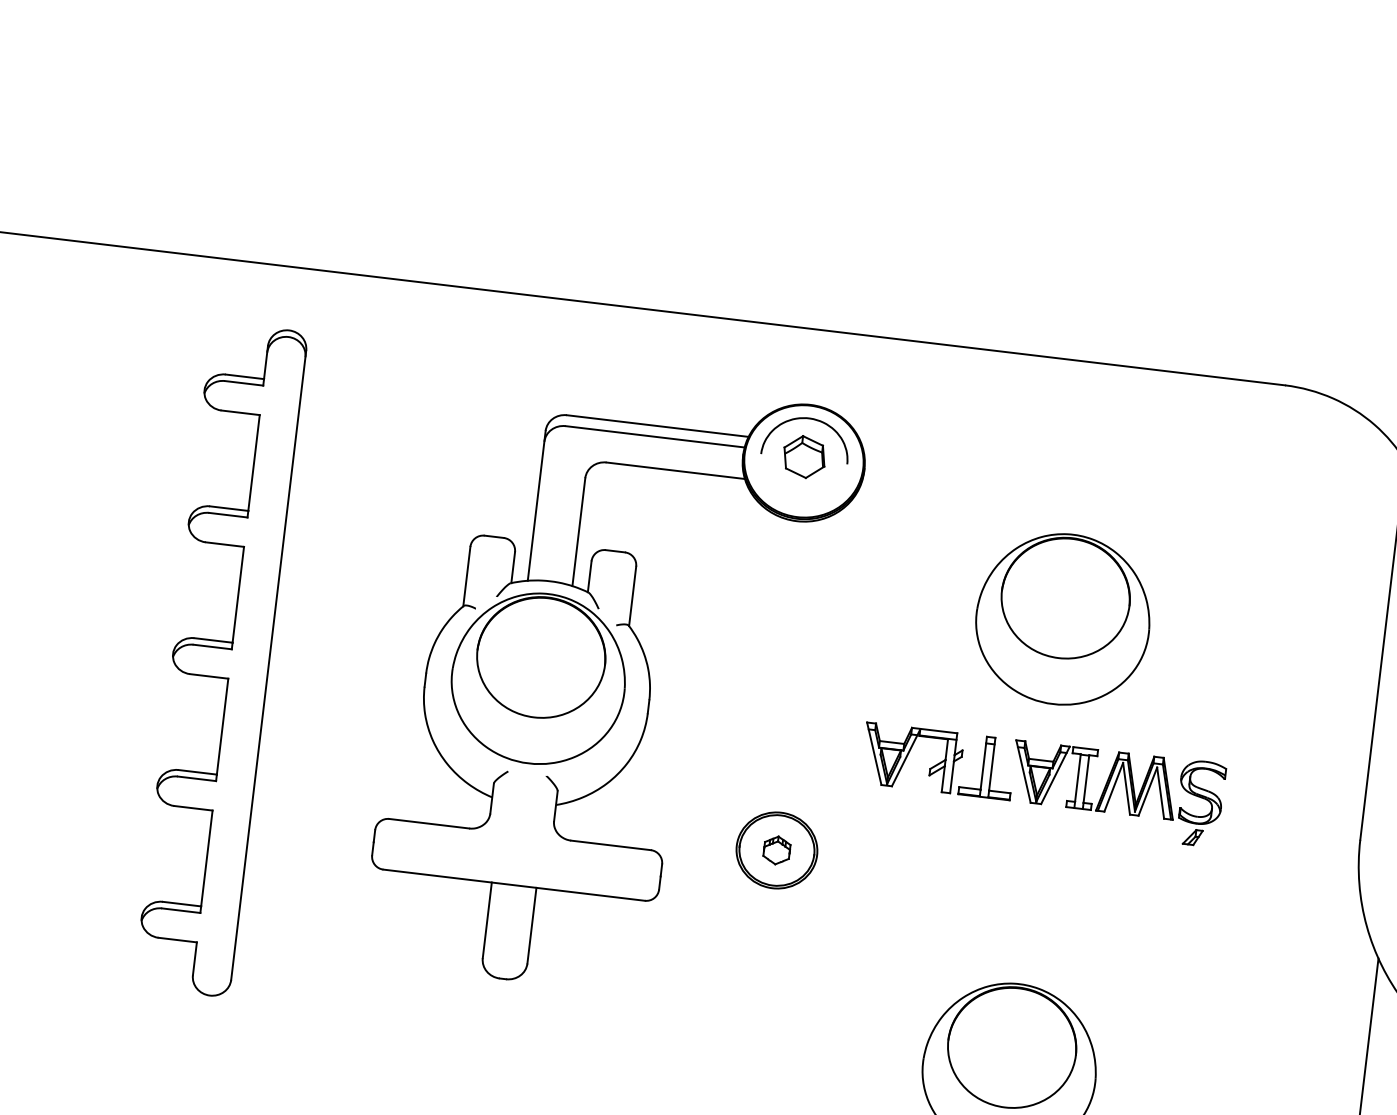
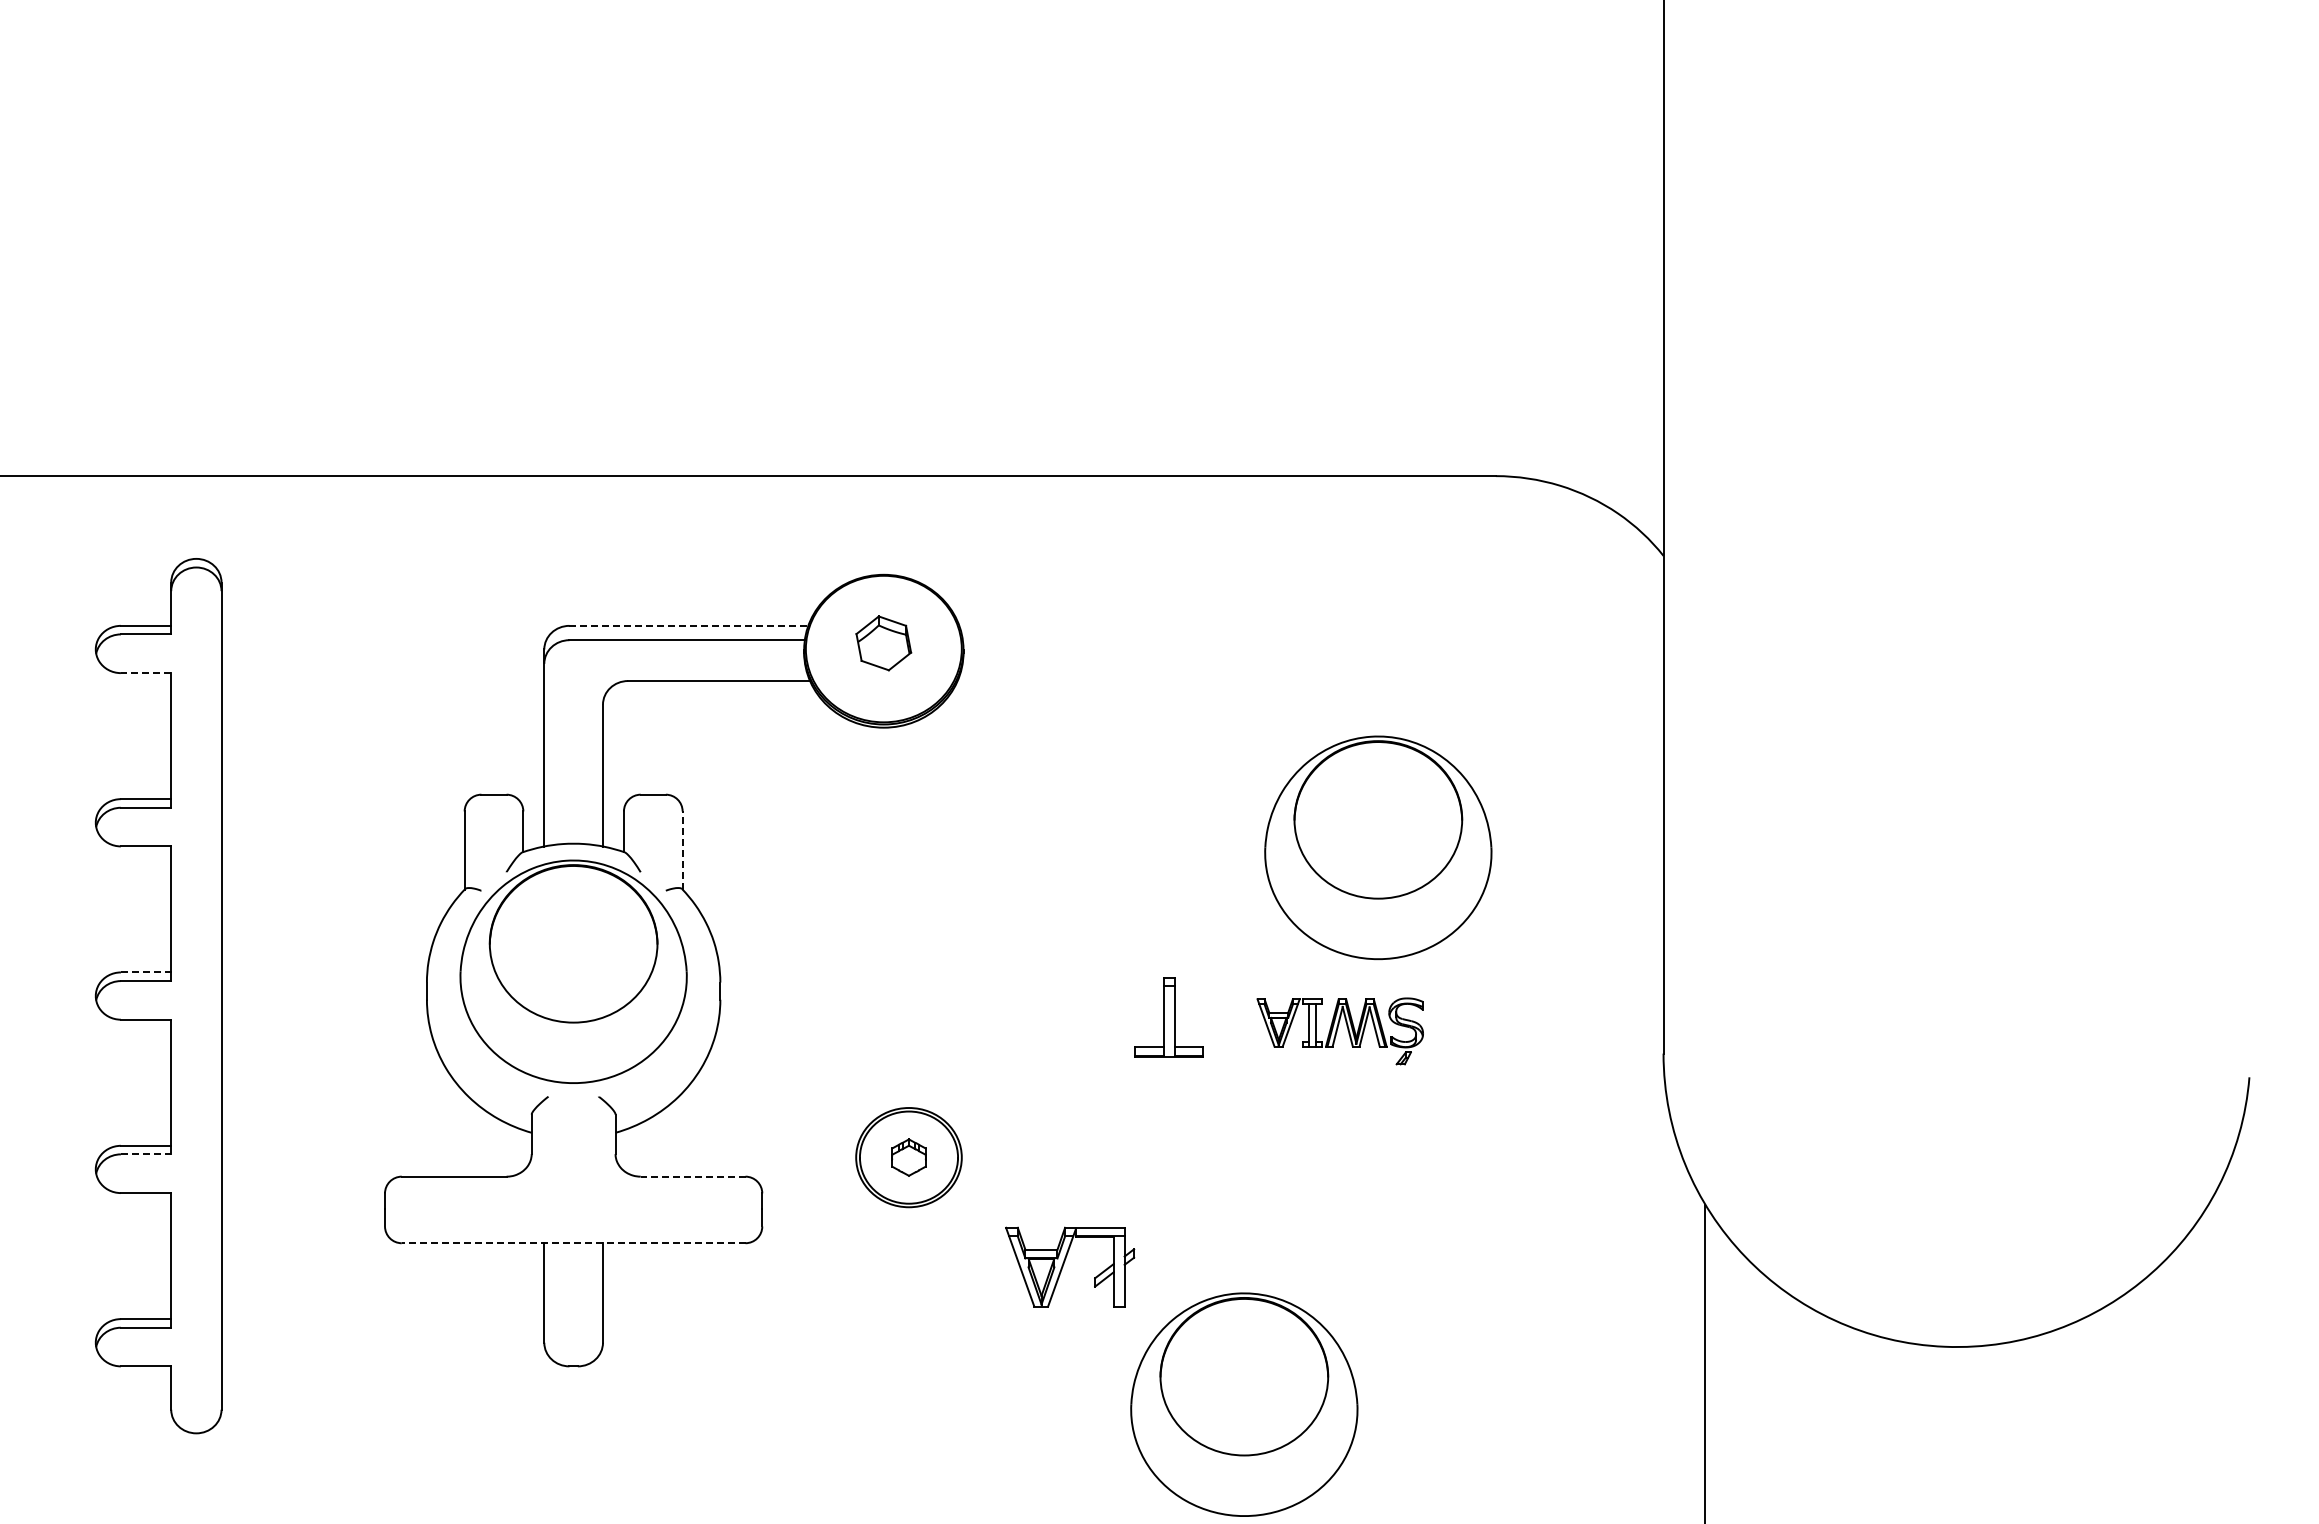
line: (240, 413) -> (145, 673), solid -> dashed
curve: (808, 419) -> (883, 593), removed
line: (658, 425) -> (689, 625), solid -> dashed
line: (632, 596) -> (682, 850), solid -> dashed
part: (1063, 619) -> (1378, 847), moved
line: (213, 640) -> (146, 972), solid -> dashed
part: (908, 755) -> (1064, 1264), moved
line: (197, 778) -> (146, 1154), solid -> dashed
part: (1116, 793) -> (1340, 1031), size x0.6
line: (610, 845) -> (692, 1176), solid -> dashed
line: (513, 885) -> (573, 1243), solid -> dashed

